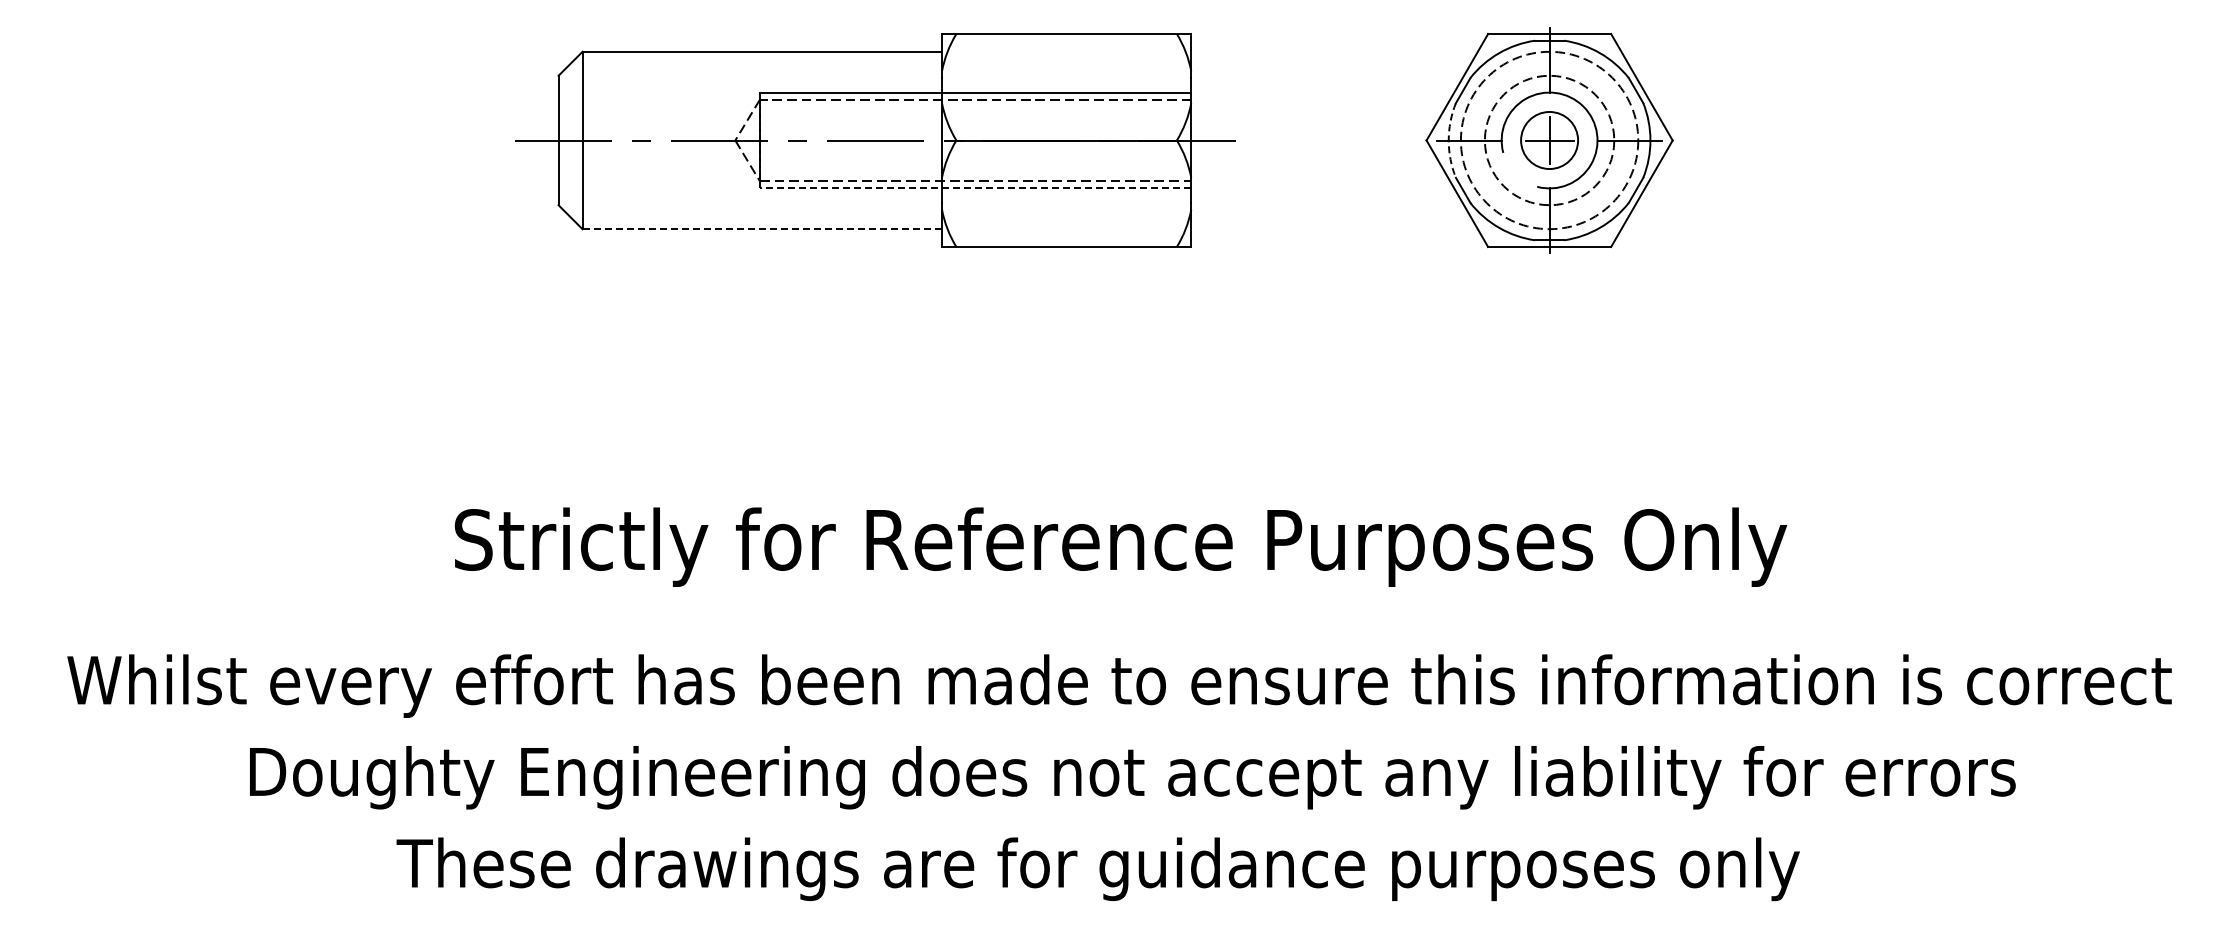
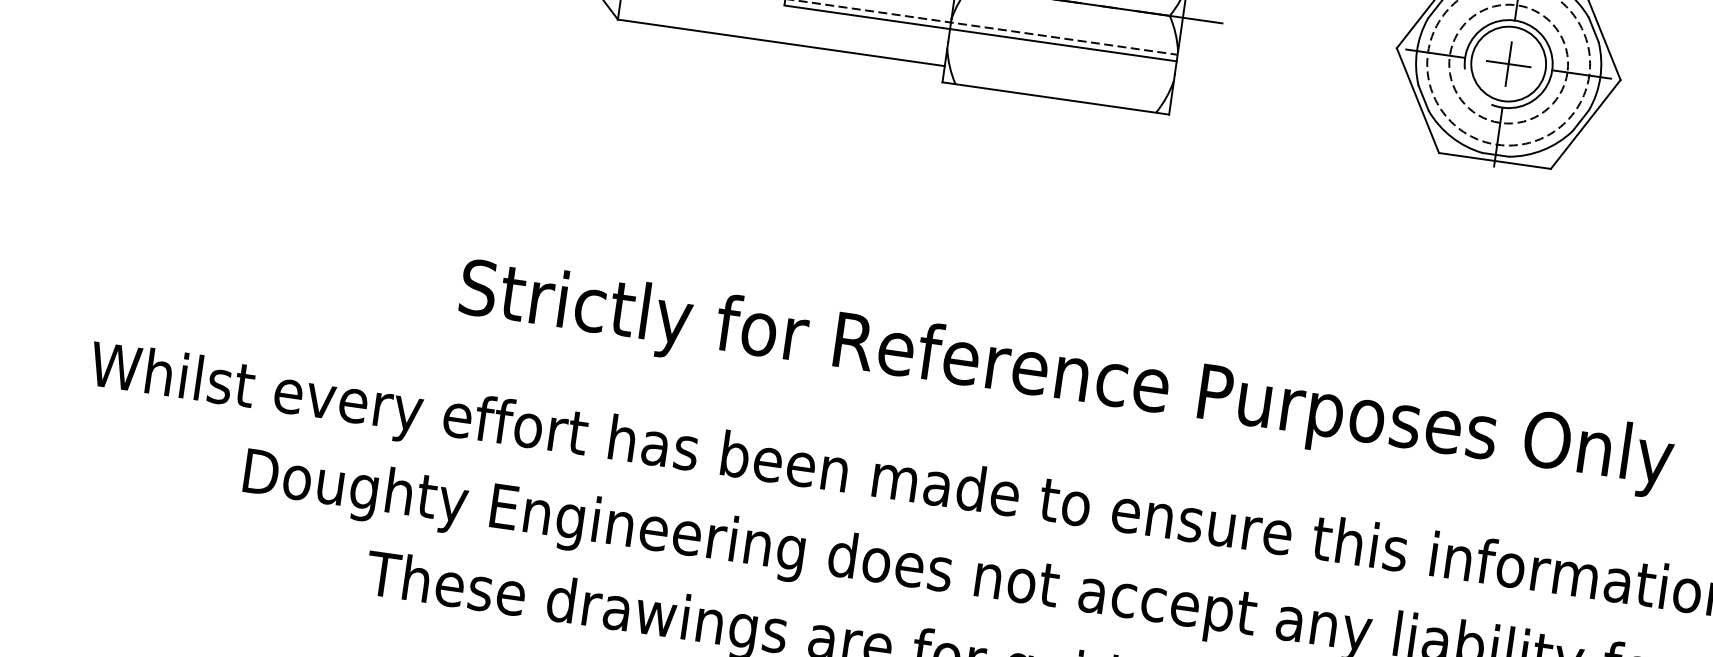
arc: (1448, 140) -> (1416, 51), dashed -> solid
circle: (1549, 140) -> (1508, 64), size x1.43
line: (975, 188) -> (980, 33), dashed -> solid
line: (762, 229) -> (781, 43), dashed -> solid

